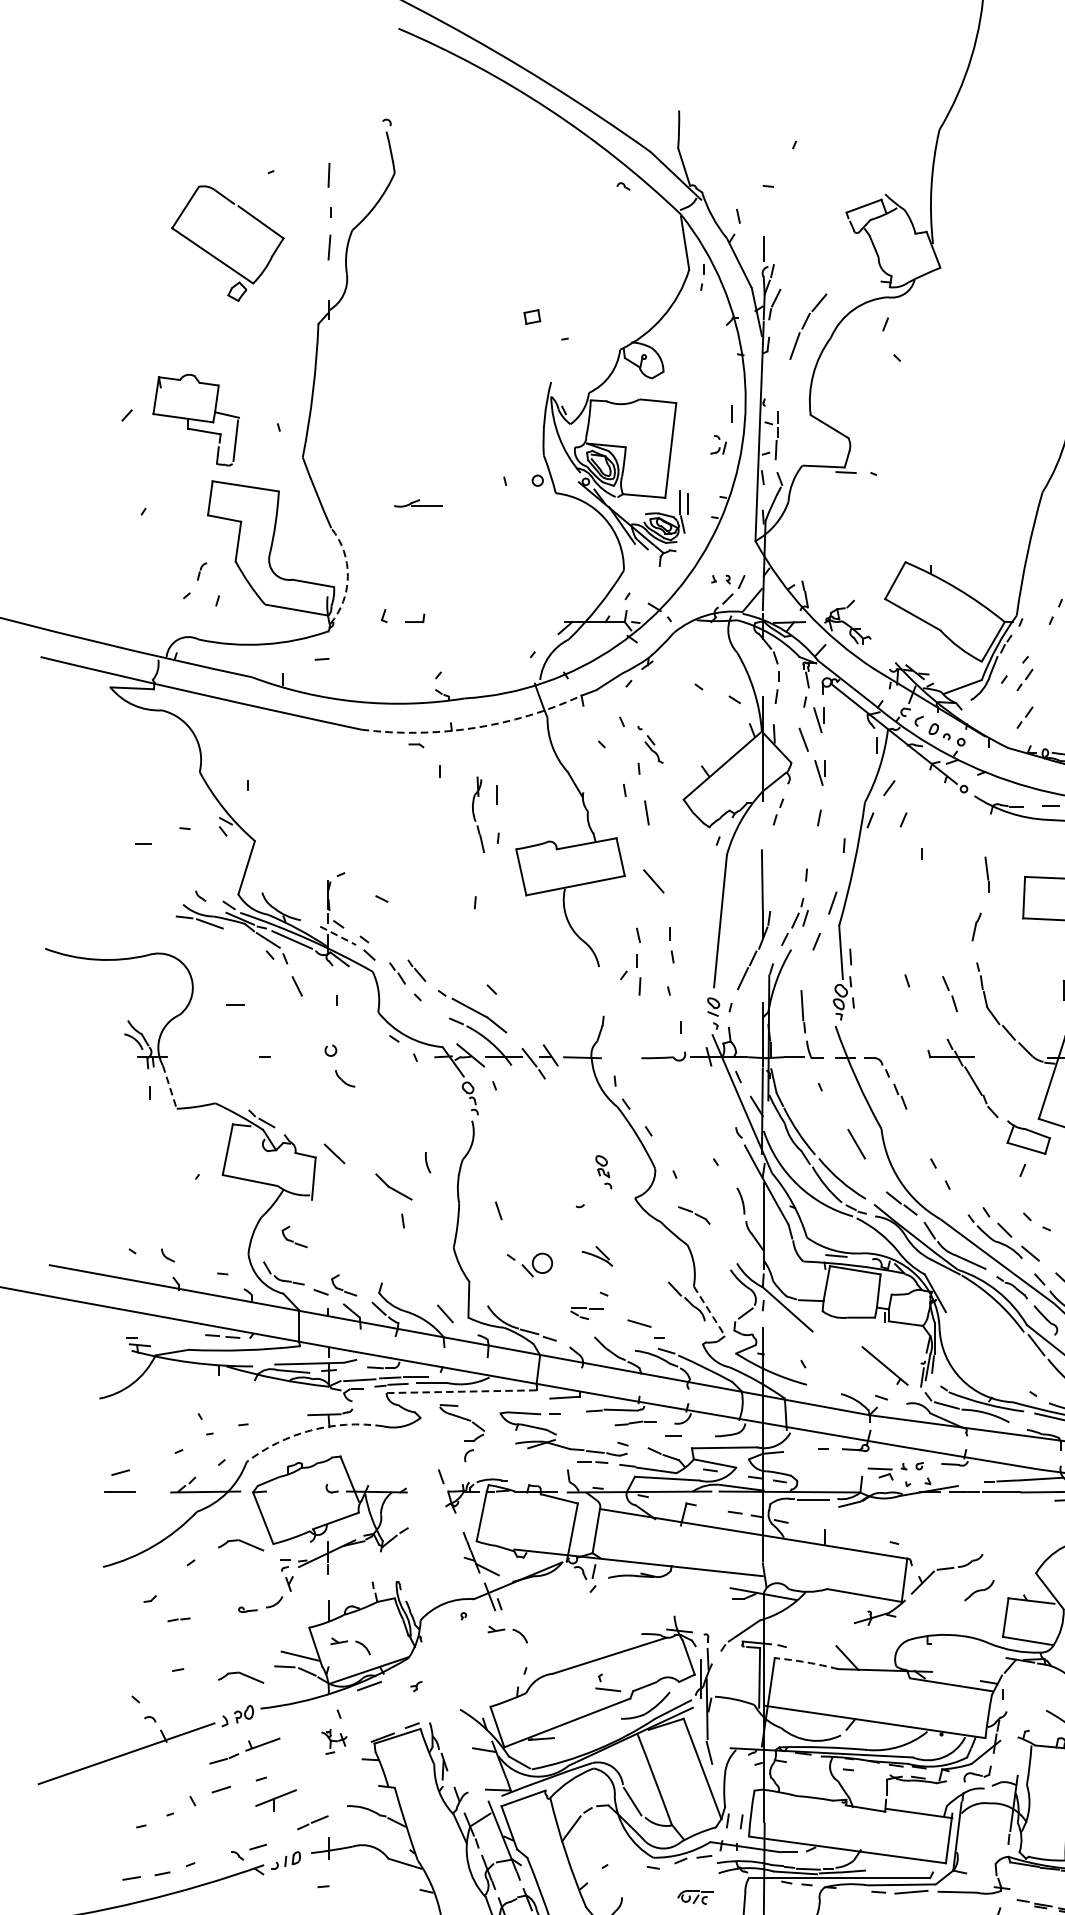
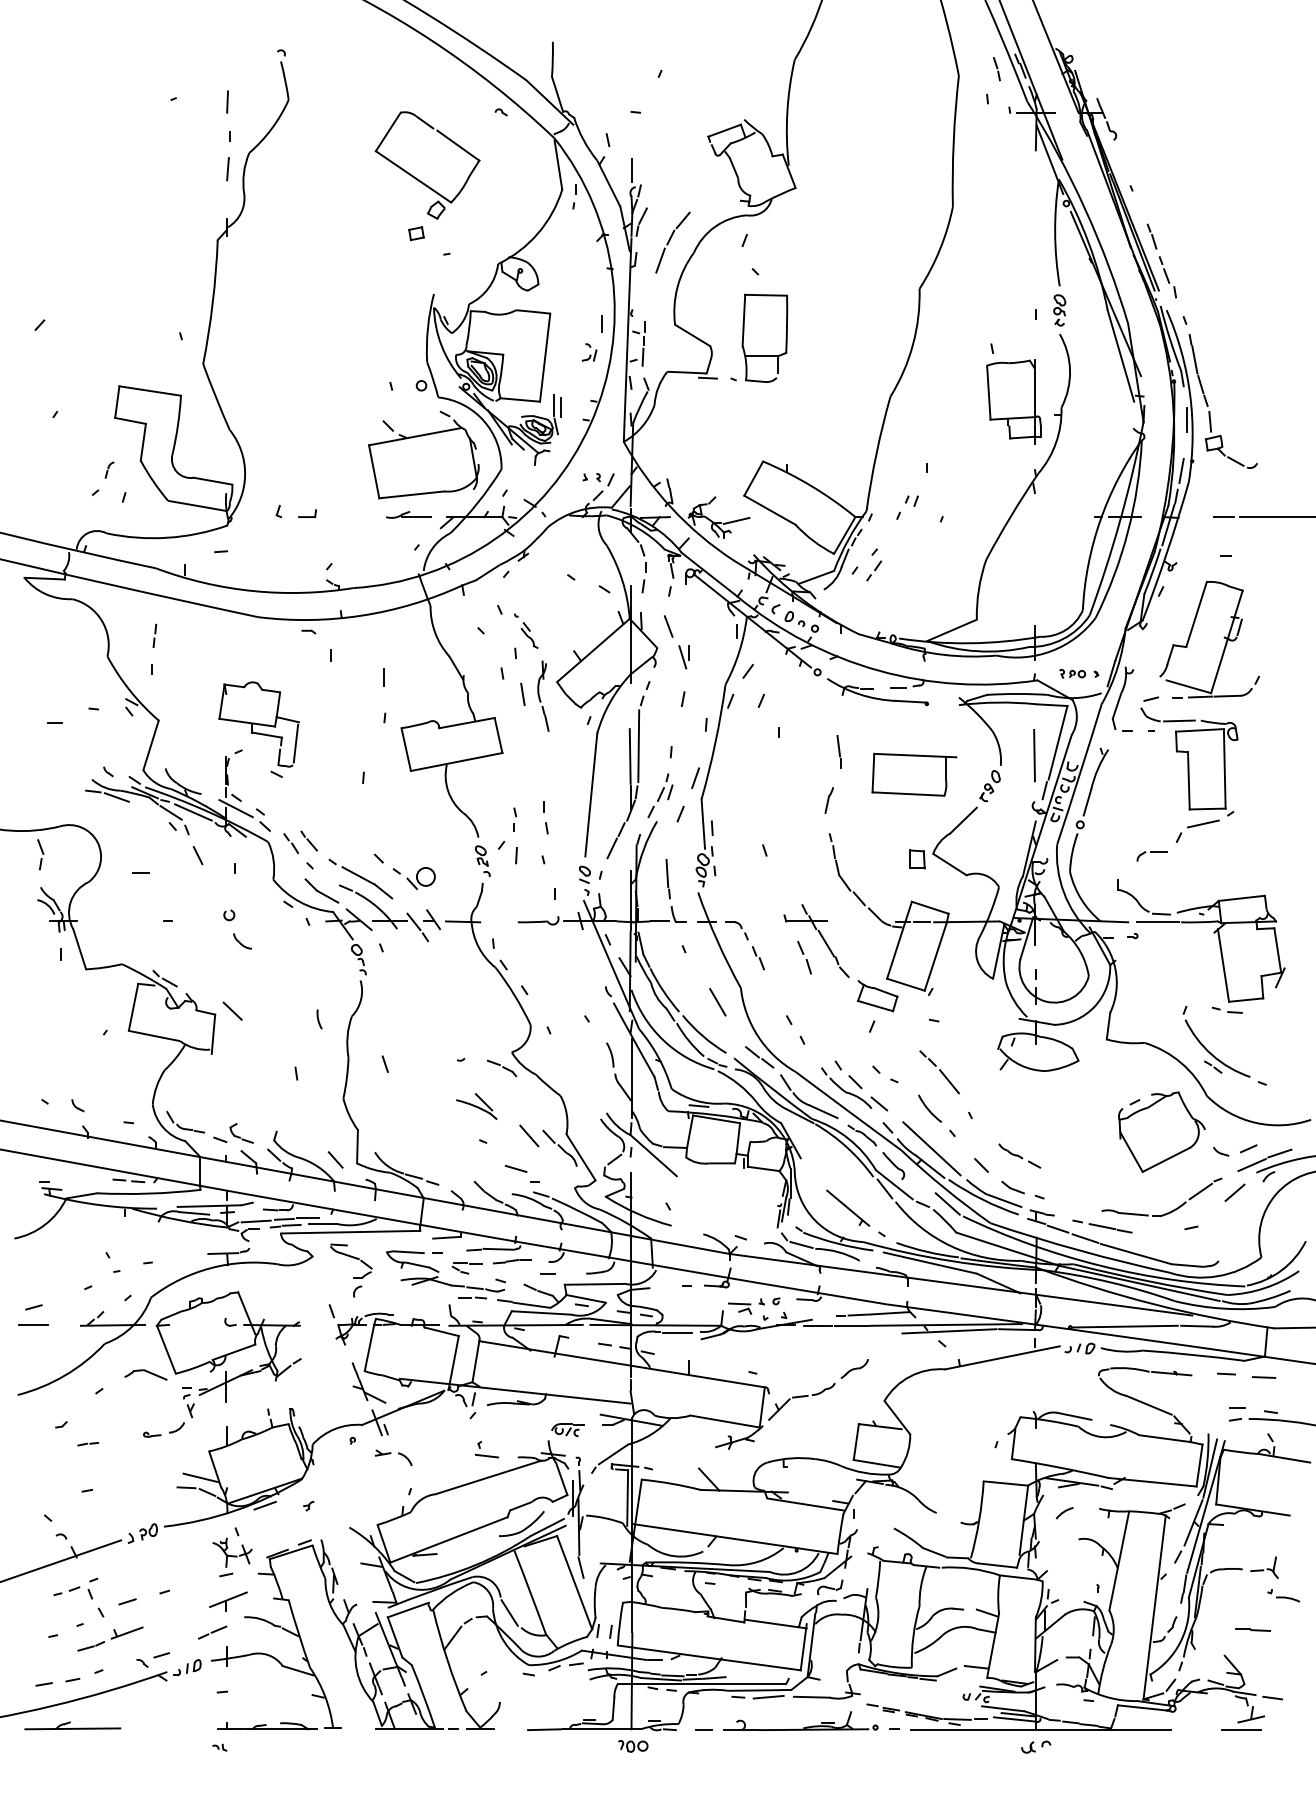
part: (219, 258) -> (419, 179), moved
part: (195, 420) -> (258, 724), moved
part: (906, 428) -> (764, 337), added
part: (418, 503) -> (408, 514), moved
part: (539, 554) -> (423, 454), added
arc: (348, 576) -> (245, 474), dashed -> solid
line: (876, 625) -> (736, 520), added
part: (1025, 717) -> (874, 605), removed
part: (818, 720) -> (682, 608), removed
arc: (474, 727) -> (362, 615), dashed -> solid
line: (250, 748) -> (154, 634), added
part: (478, 814) -> (543, 695), moved
line: (771, 868) -> (638, 746), added
line: (653, 880) -> (529, 1135), moved
line: (338, 935) -> (236, 808), dashed -> solid
part: (638, 947) -> (515, 819), size x0.62
part: (127, 985) -> (40, 854), added
part: (949, 993) -> (804, 957), moved
line: (169, 1087) -> (79, 949), dashed -> solid
part: (603, 1171) -> (482, 860), moved
part: (393, 1186) -> (321, 890), moved
part: (693, 1215) -> (501, 1068), moved
part: (294, 1237) -> (195, 1088), removed
part: (596, 1256) -> (476, 1106), size x1.43
part: (529, 1265) -> (413, 878), moved
line: (709, 1311) -> (581, 1157), dashed -> solid
part: (586, 1313) -> (466, 1268), moved
part: (885, 1365) -> (848, 1207), moved
line: (461, 1392) -> (350, 1232), dashed -> solid
arc: (310, 1430) -> (210, 1268), dashed -> solid
part: (979, 1590) -> (854, 1368), moved
part: (350, 1646) -> (247, 1468), removed
arc: (806, 1662) -> (671, 1483), dashed -> solid
part: (240, 1677) -> (145, 1497), removed
part: (607, 1682) -> (486, 1449), moved
part: (334, 1741) -> (232, 1557), size x1.67
part: (244, 1750) -> (110, 1638), moved
part: (165, 1775) -> (75, 1588), added
part: (276, 1799) -> (228, 1601), moved
part: (694, 1897) -> (567, 1430), moved

